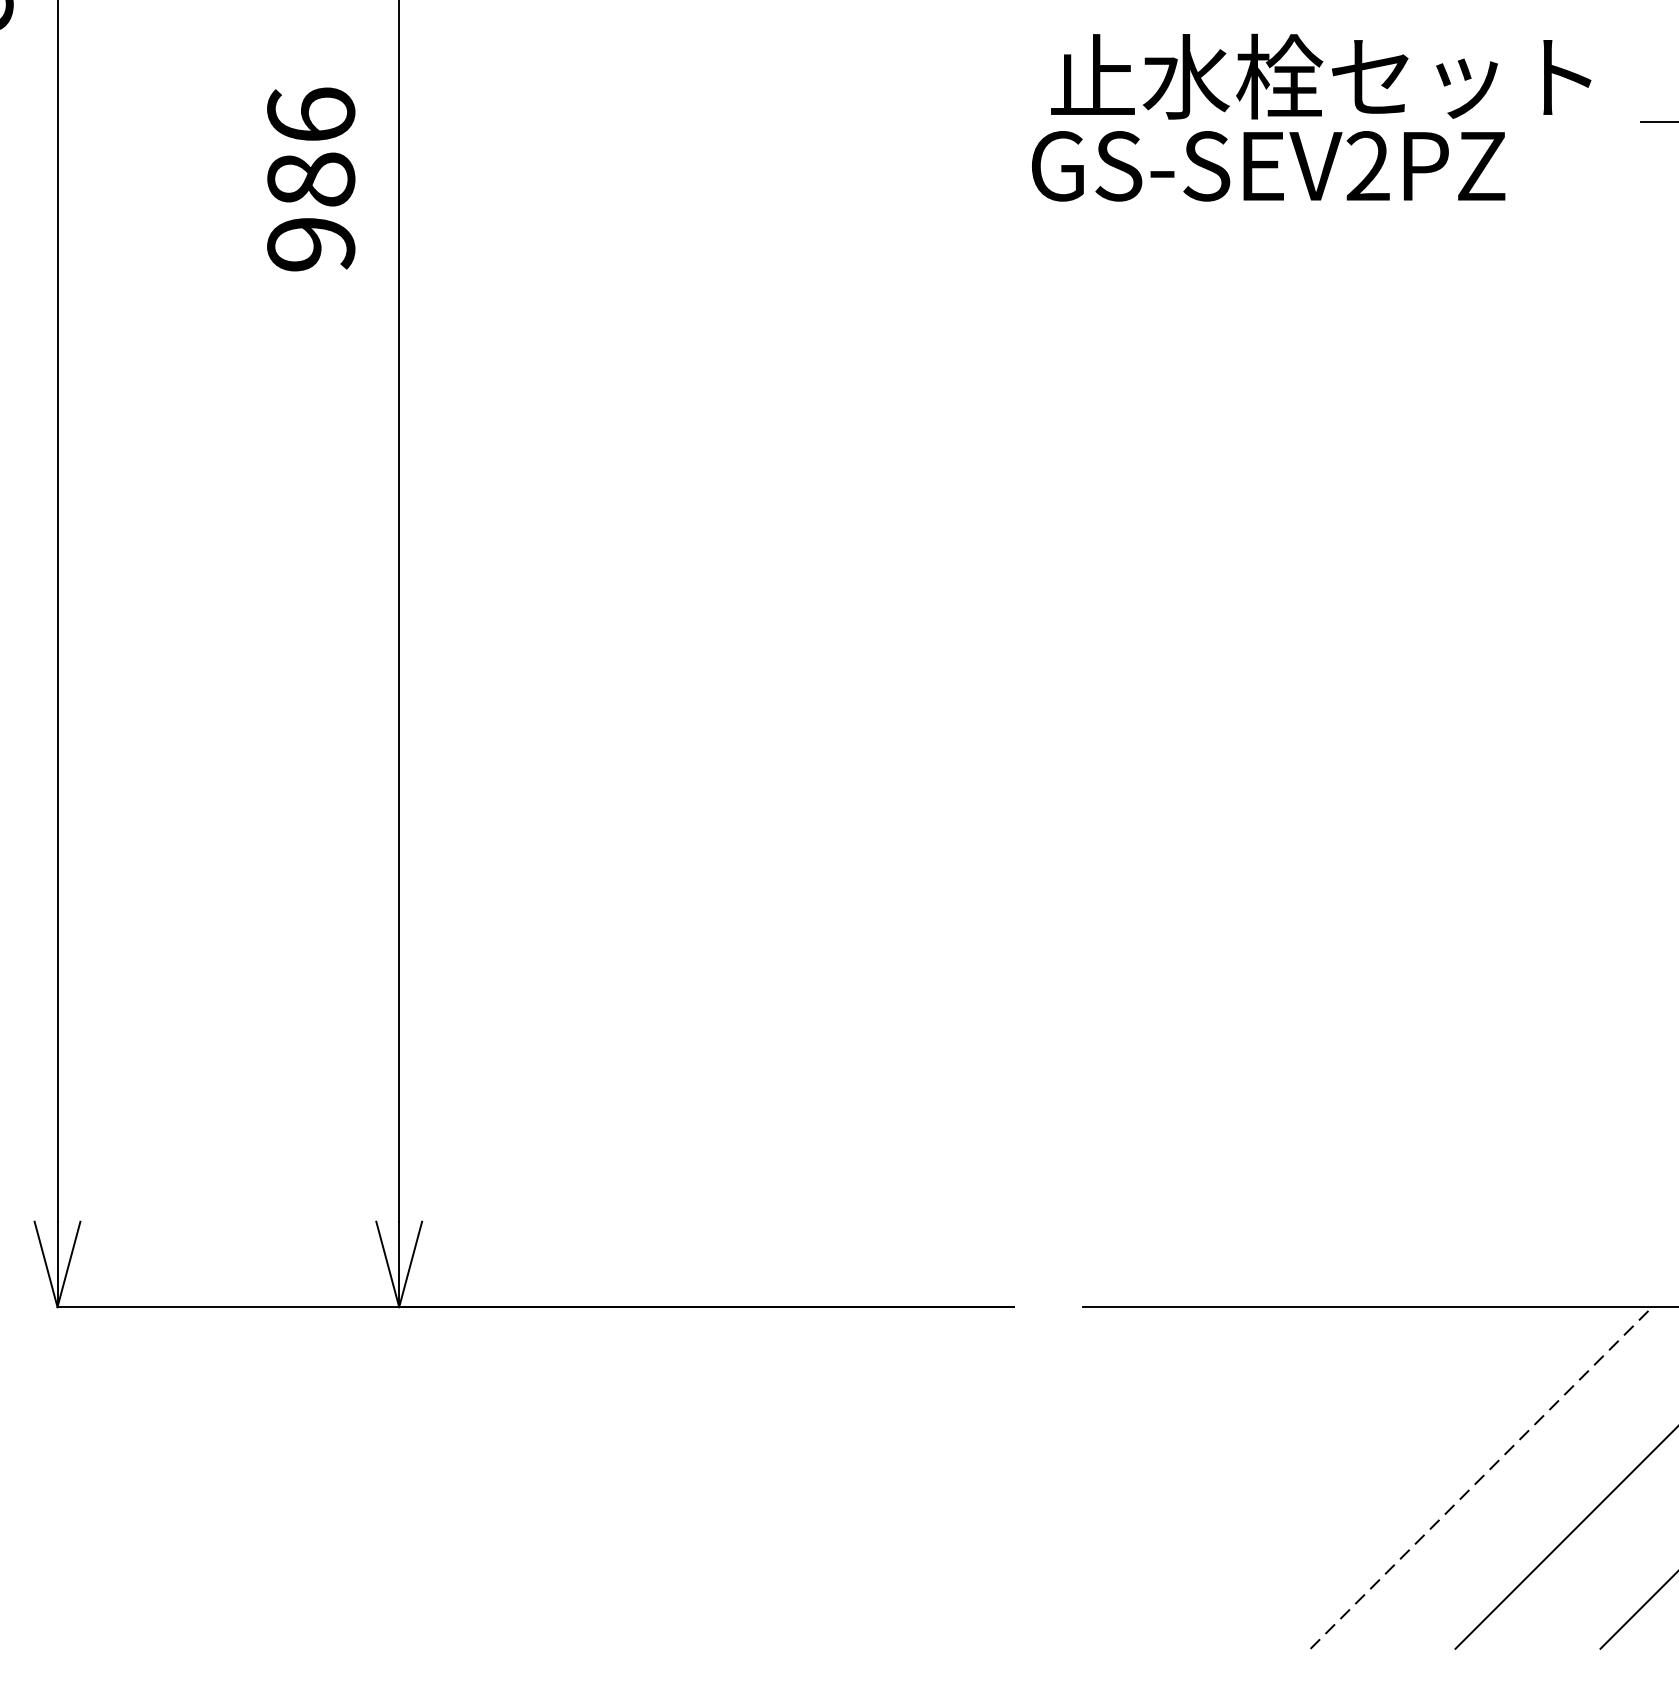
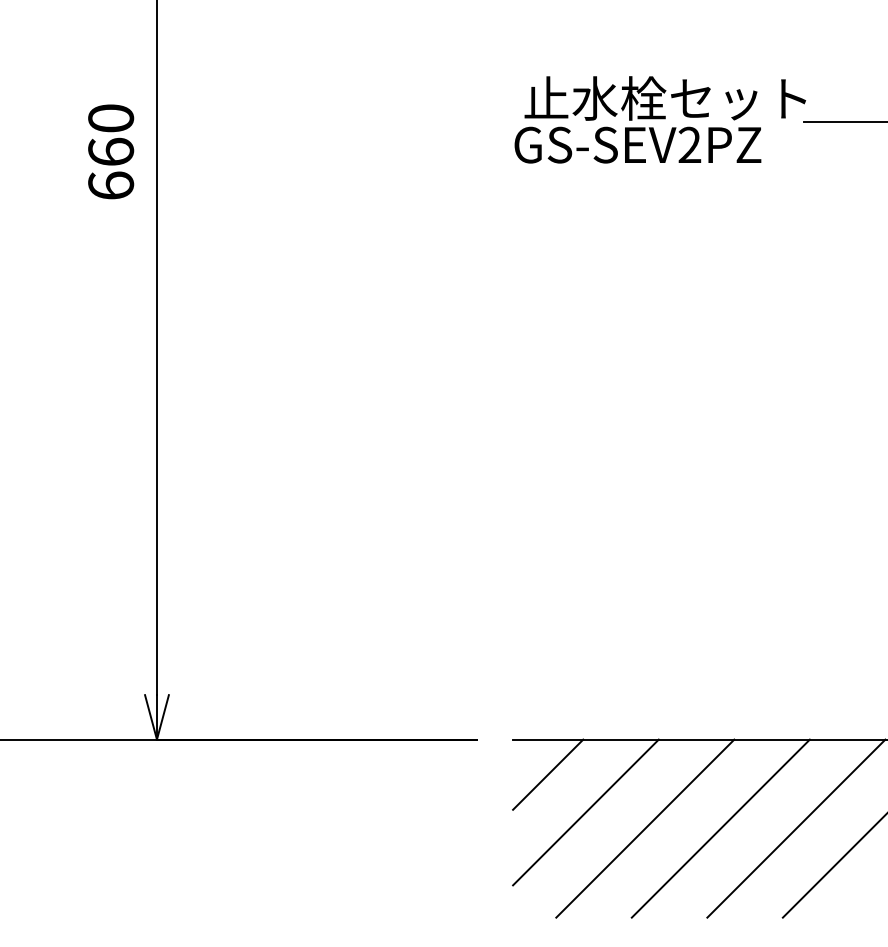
text: (1309, 117) -> (659, 119), moved
text: (311, 178) -> (111, 151), 986 -> 660
line: (1150, 1374) -> (548, 774), added
line: (1221, 1447) -> (585, 812), added
line: (1336, 1477) -> (645, 828), added
line: (1480, 1477) -> (720, 828), dashed -> solid

